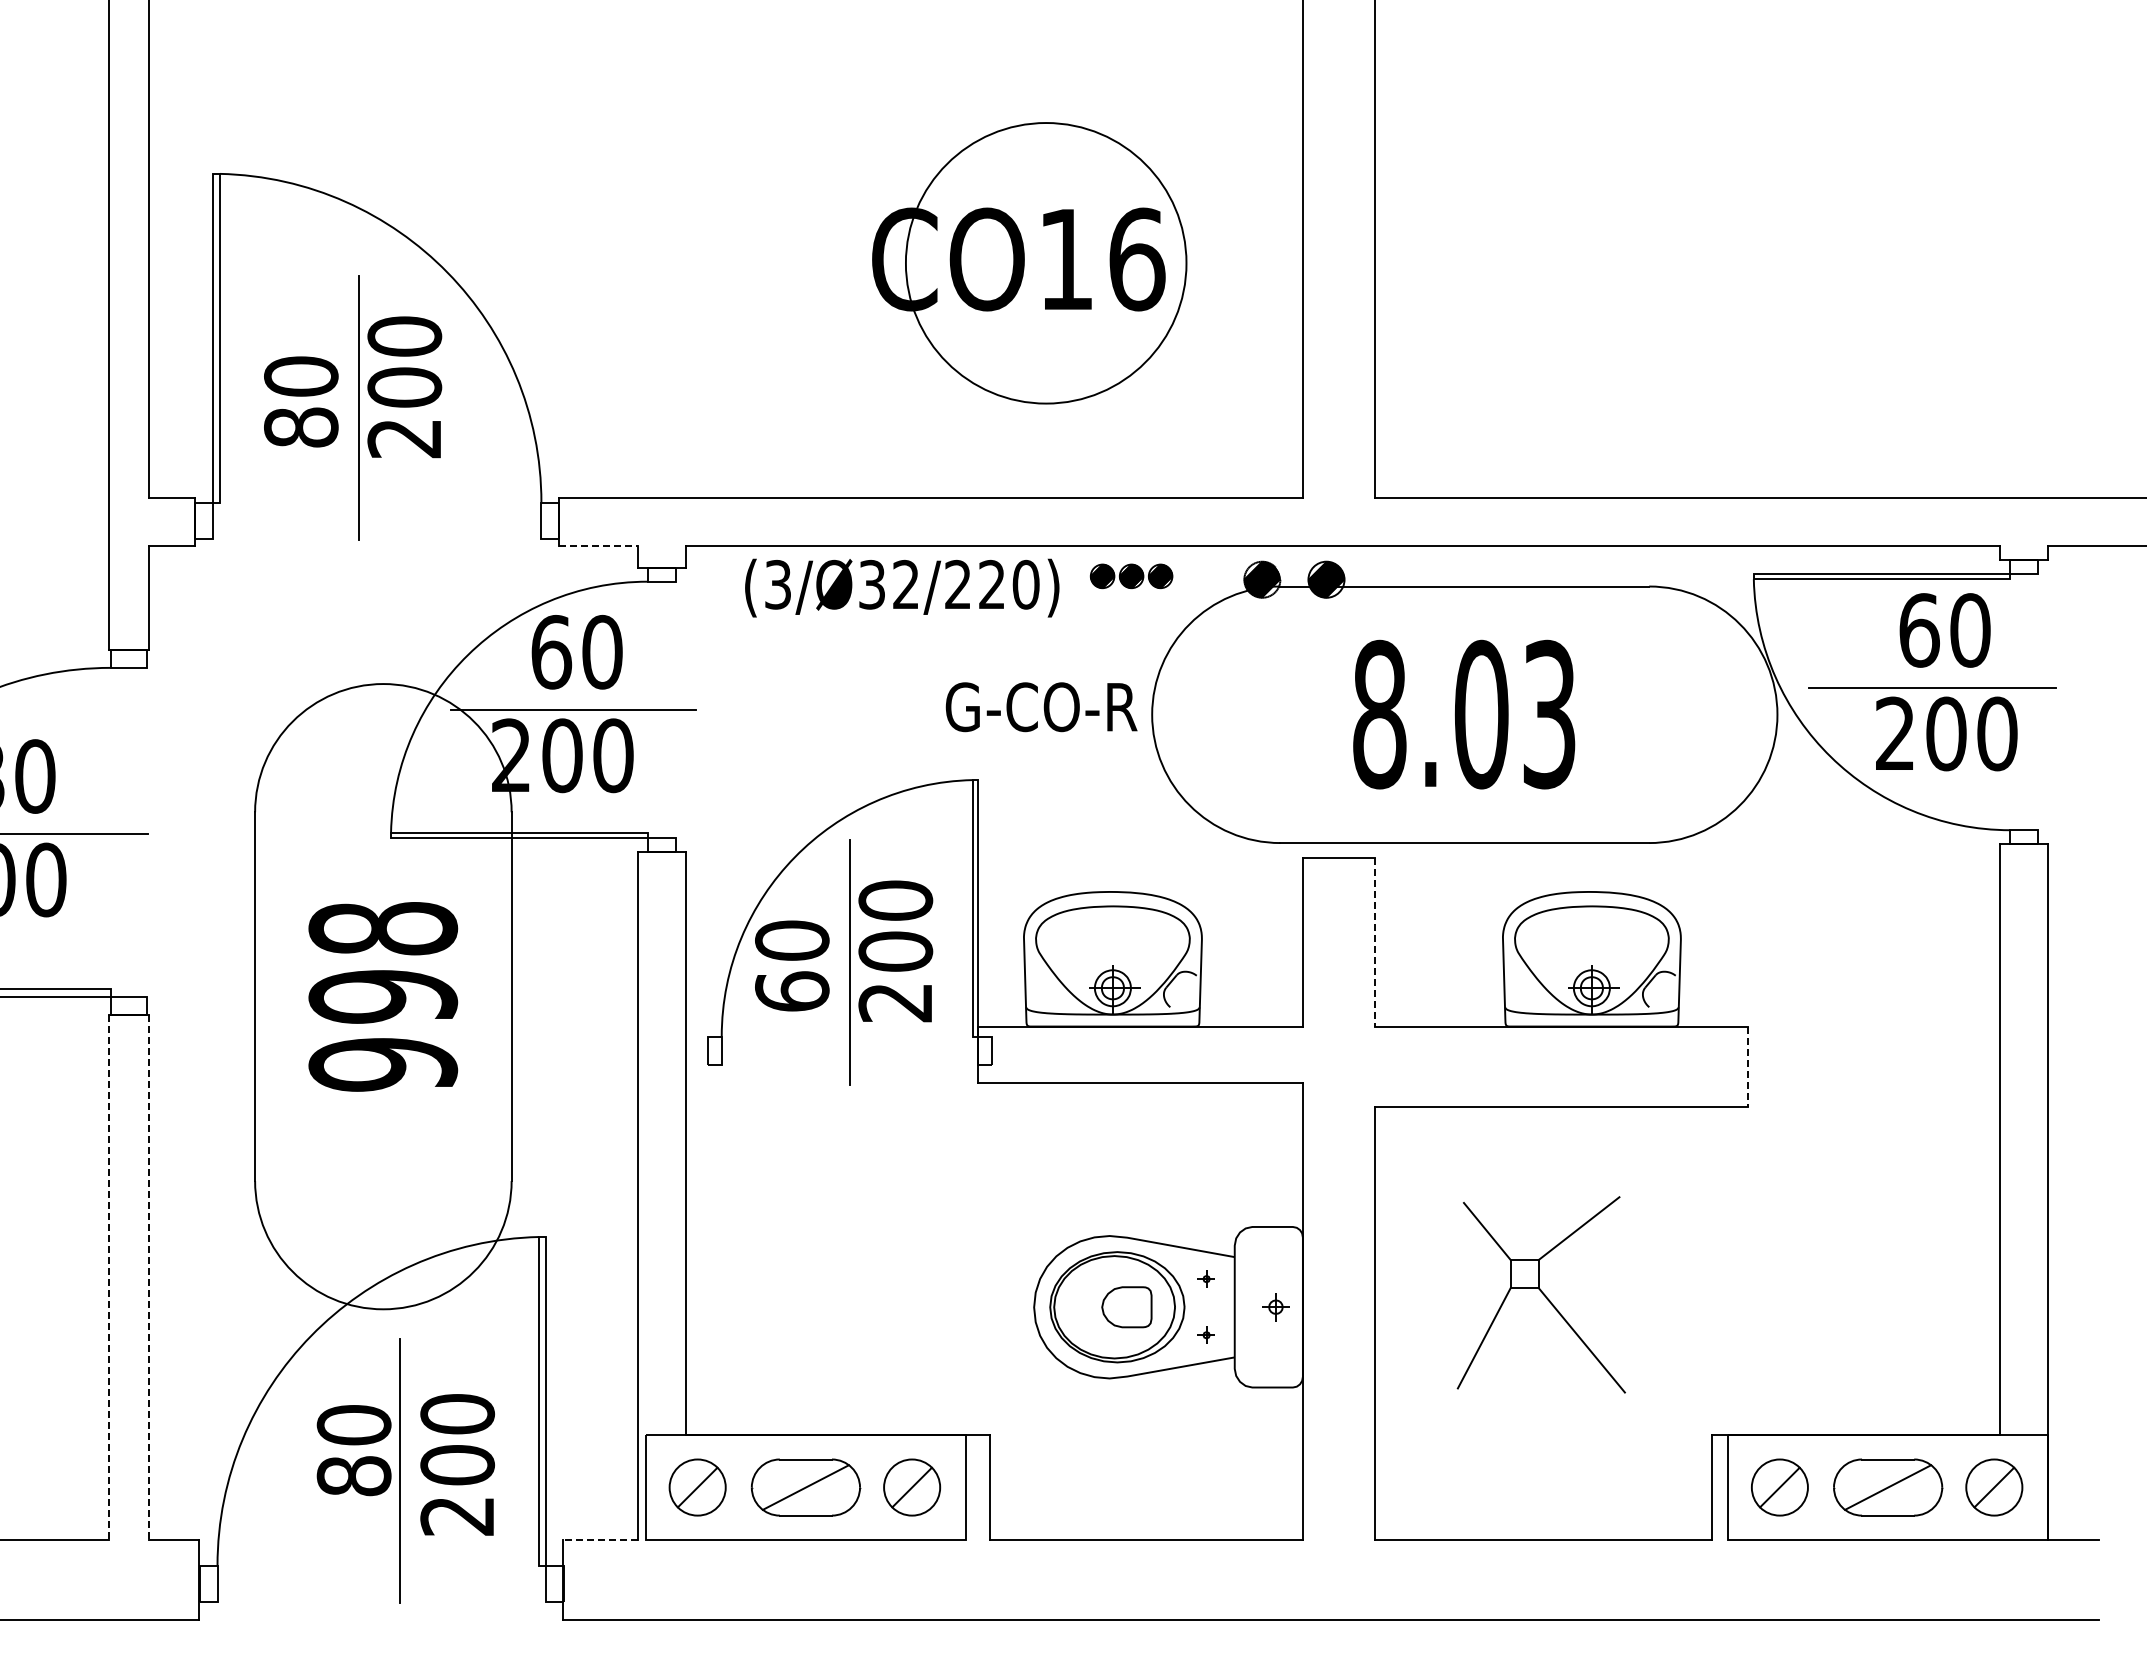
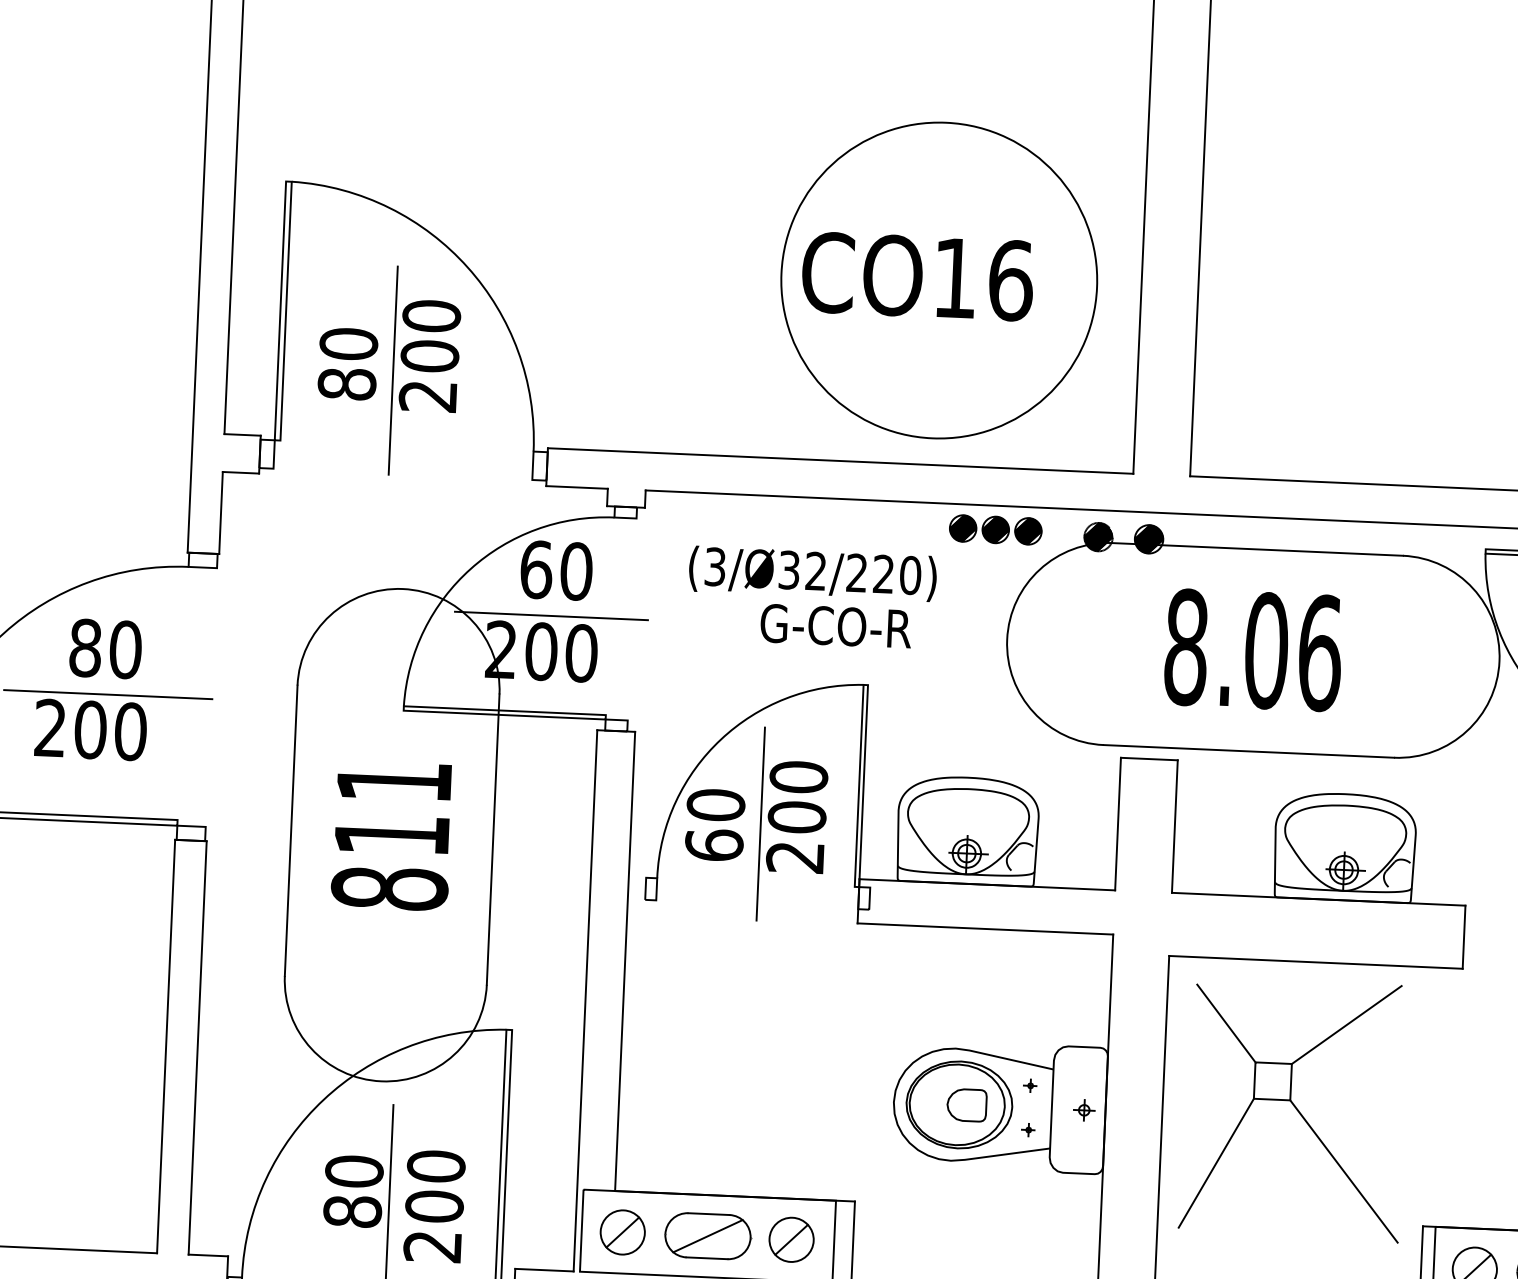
circle: (1045, 262) -> (938, 279), size x1.43
line: (598, 545) -> (577, 487), dashed -> solid
part: (1131, 576) -> (995, 530), size x1.43
text: (902, 587) -> (813, 573), moved
text: (1041, 707) -> (836, 626), moved
text: (1549, 714) -> (1320, 653), 8.03 -> 8.06
line: (1375, 942) -> (1175, 826), dashed -> solid
text: (383, 996) -> (392, 835), 998 -> 811
line: (1747, 1067) -> (1463, 937), dashed -> solid
line: (108, 1277) -> (166, 1046), dashed -> solid
line: (148, 1277) -> (197, 1048), dashed -> solid
part: (1541, 1294) -> (1293, 1109), size x1.67
line: (600, 1539) -> (544, 1270), dashed -> solid

